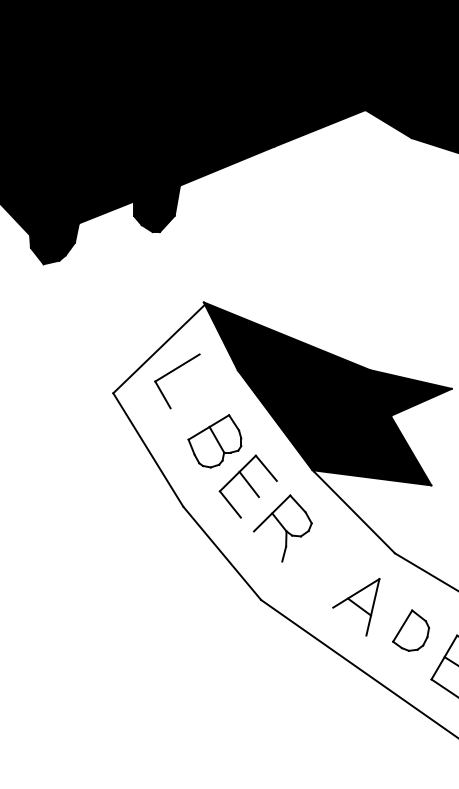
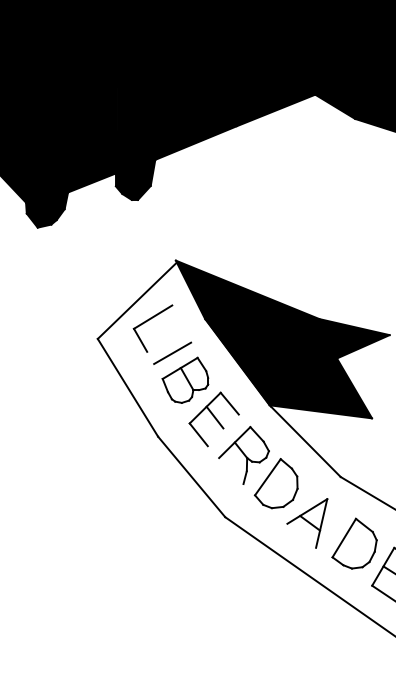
line: (199, 410) -> (172, 353), added
part: (319, 560) -> (275, 483), added
part: (410, 630) -> (354, 543), size x1.43

